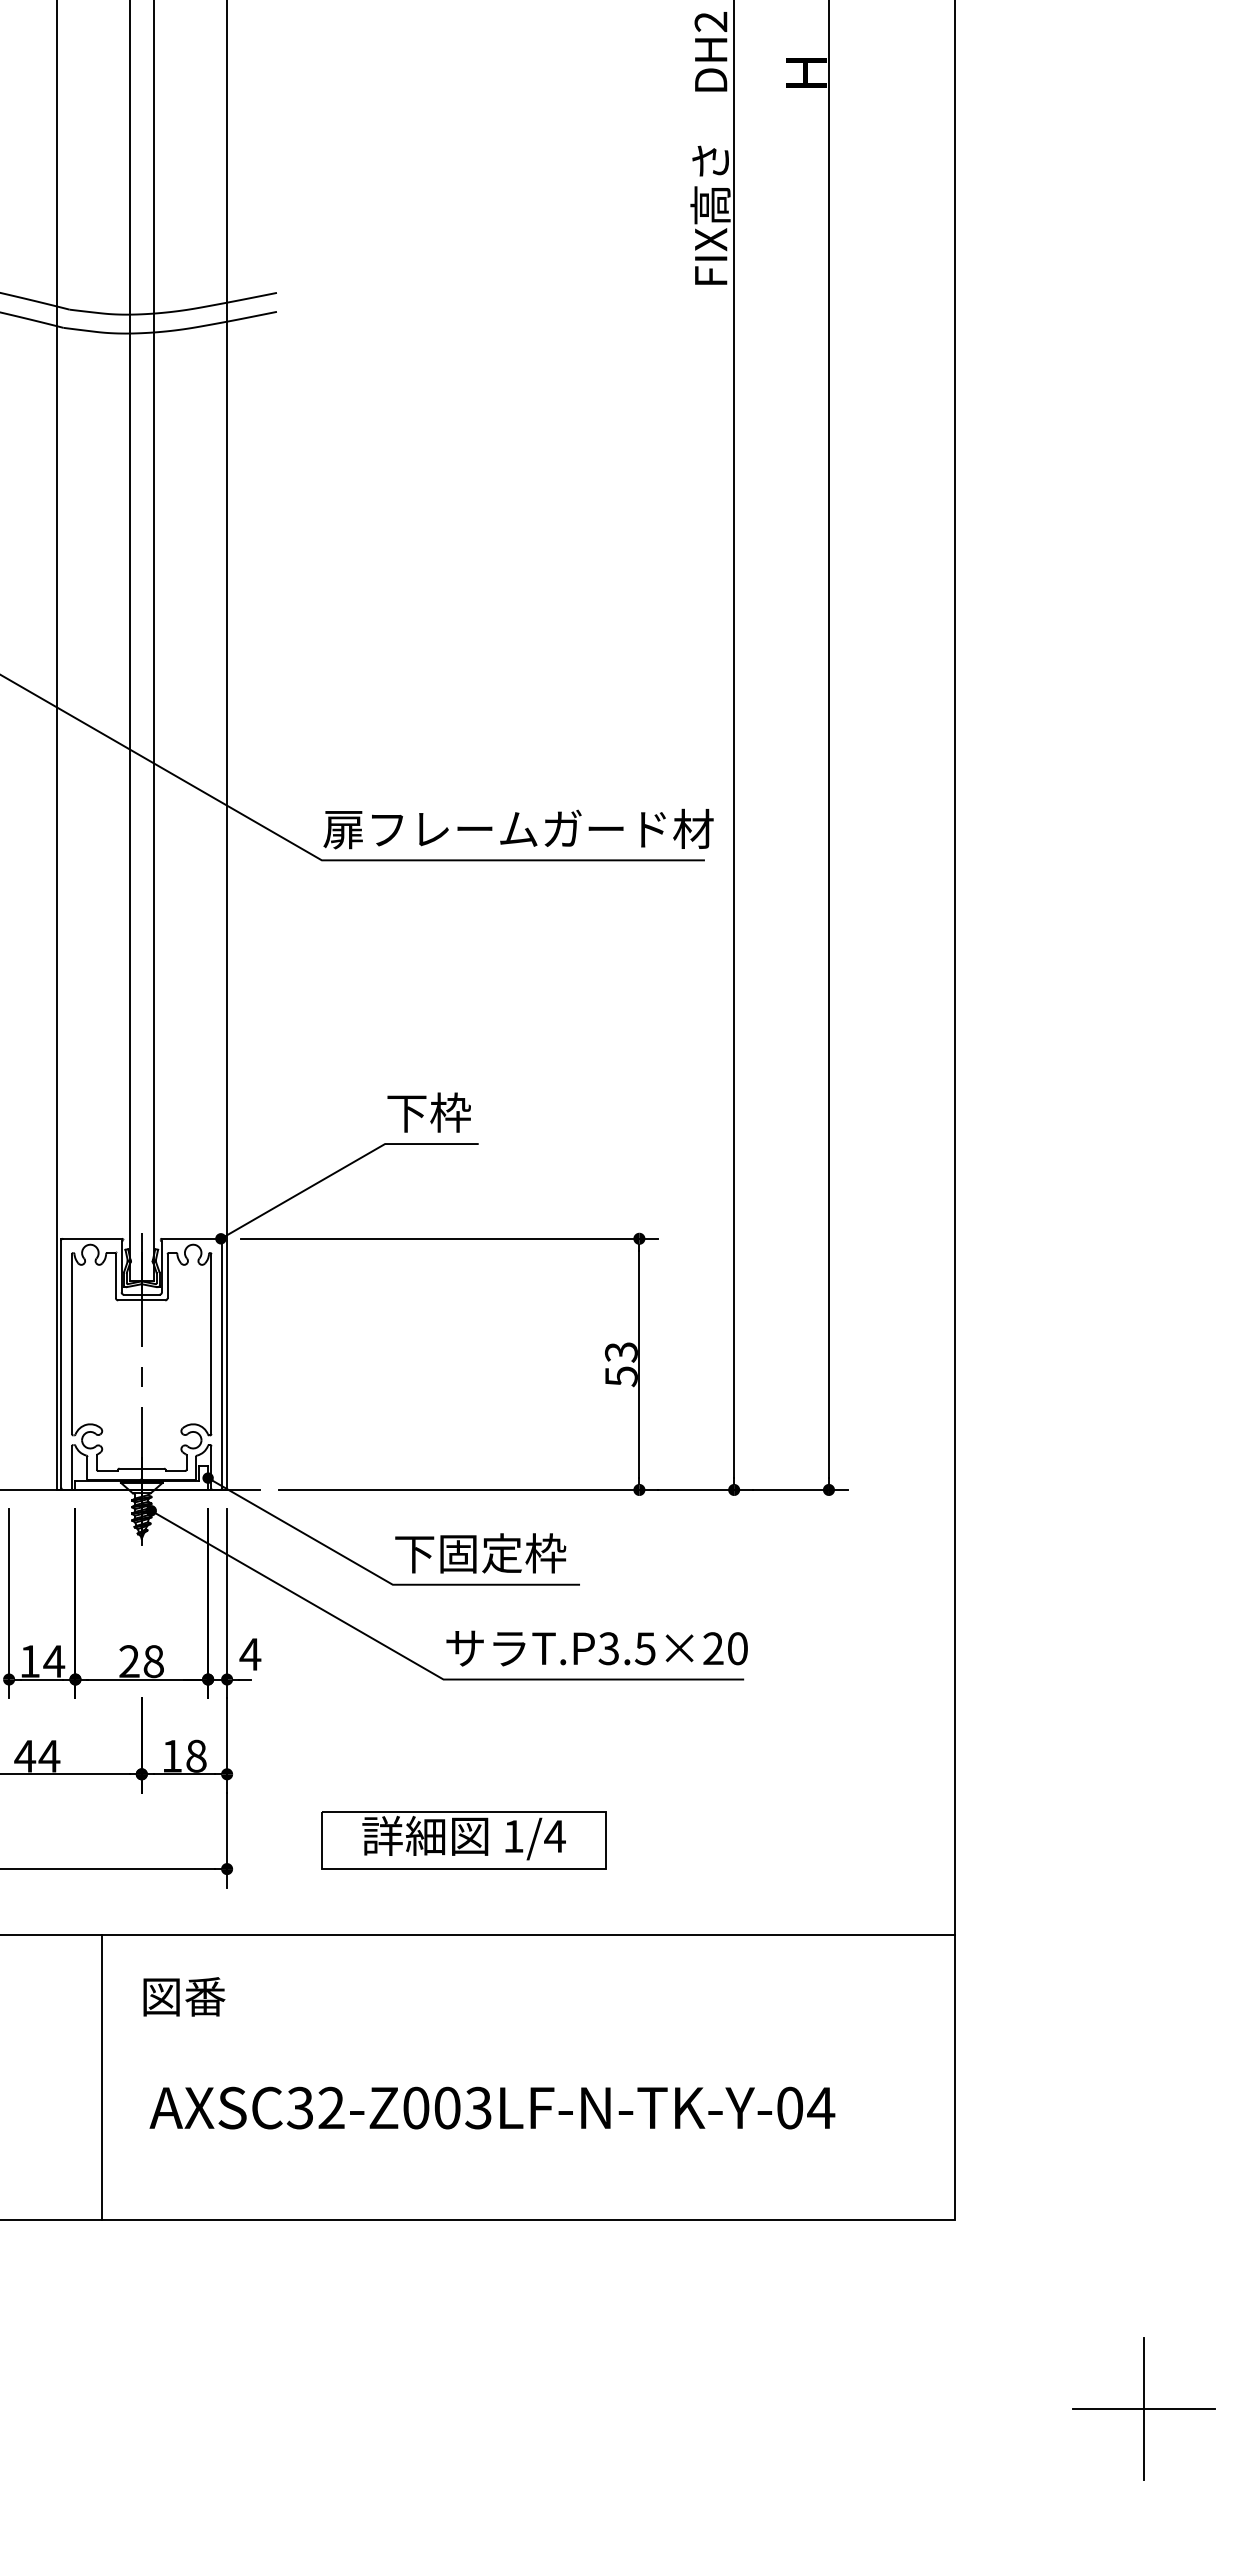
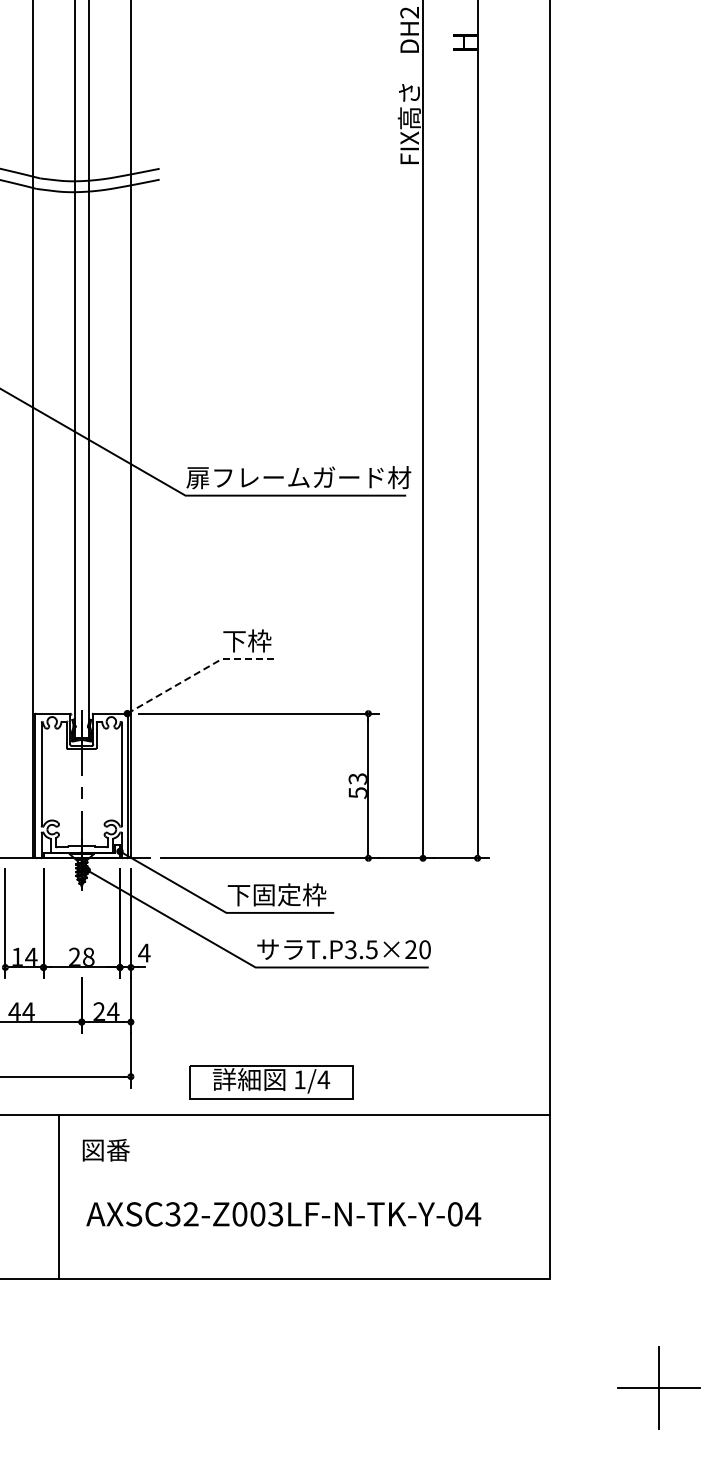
line: (344, 1167) -> (198, 672), solid -> dashed
text: (184, 1755) -> (106, 1011), 18 -> 24
part: (464, 1840) -> (271, 1082), moved

